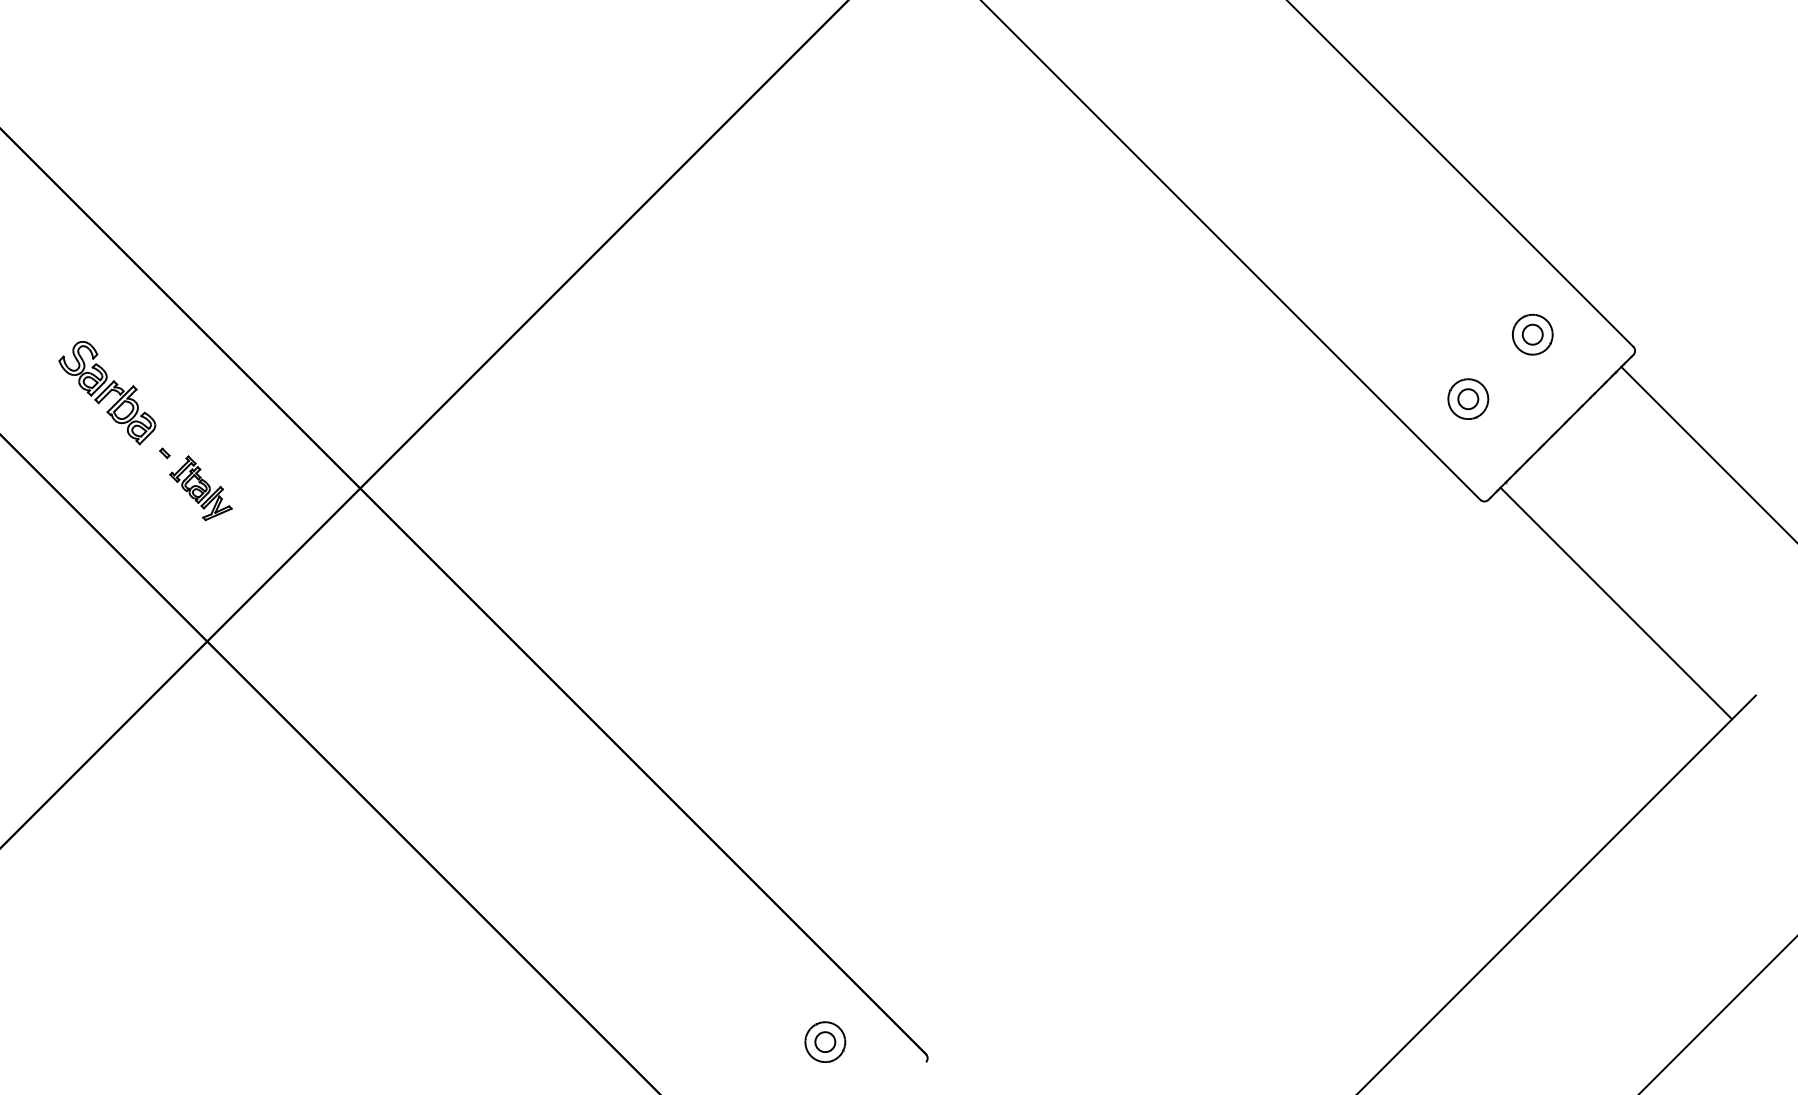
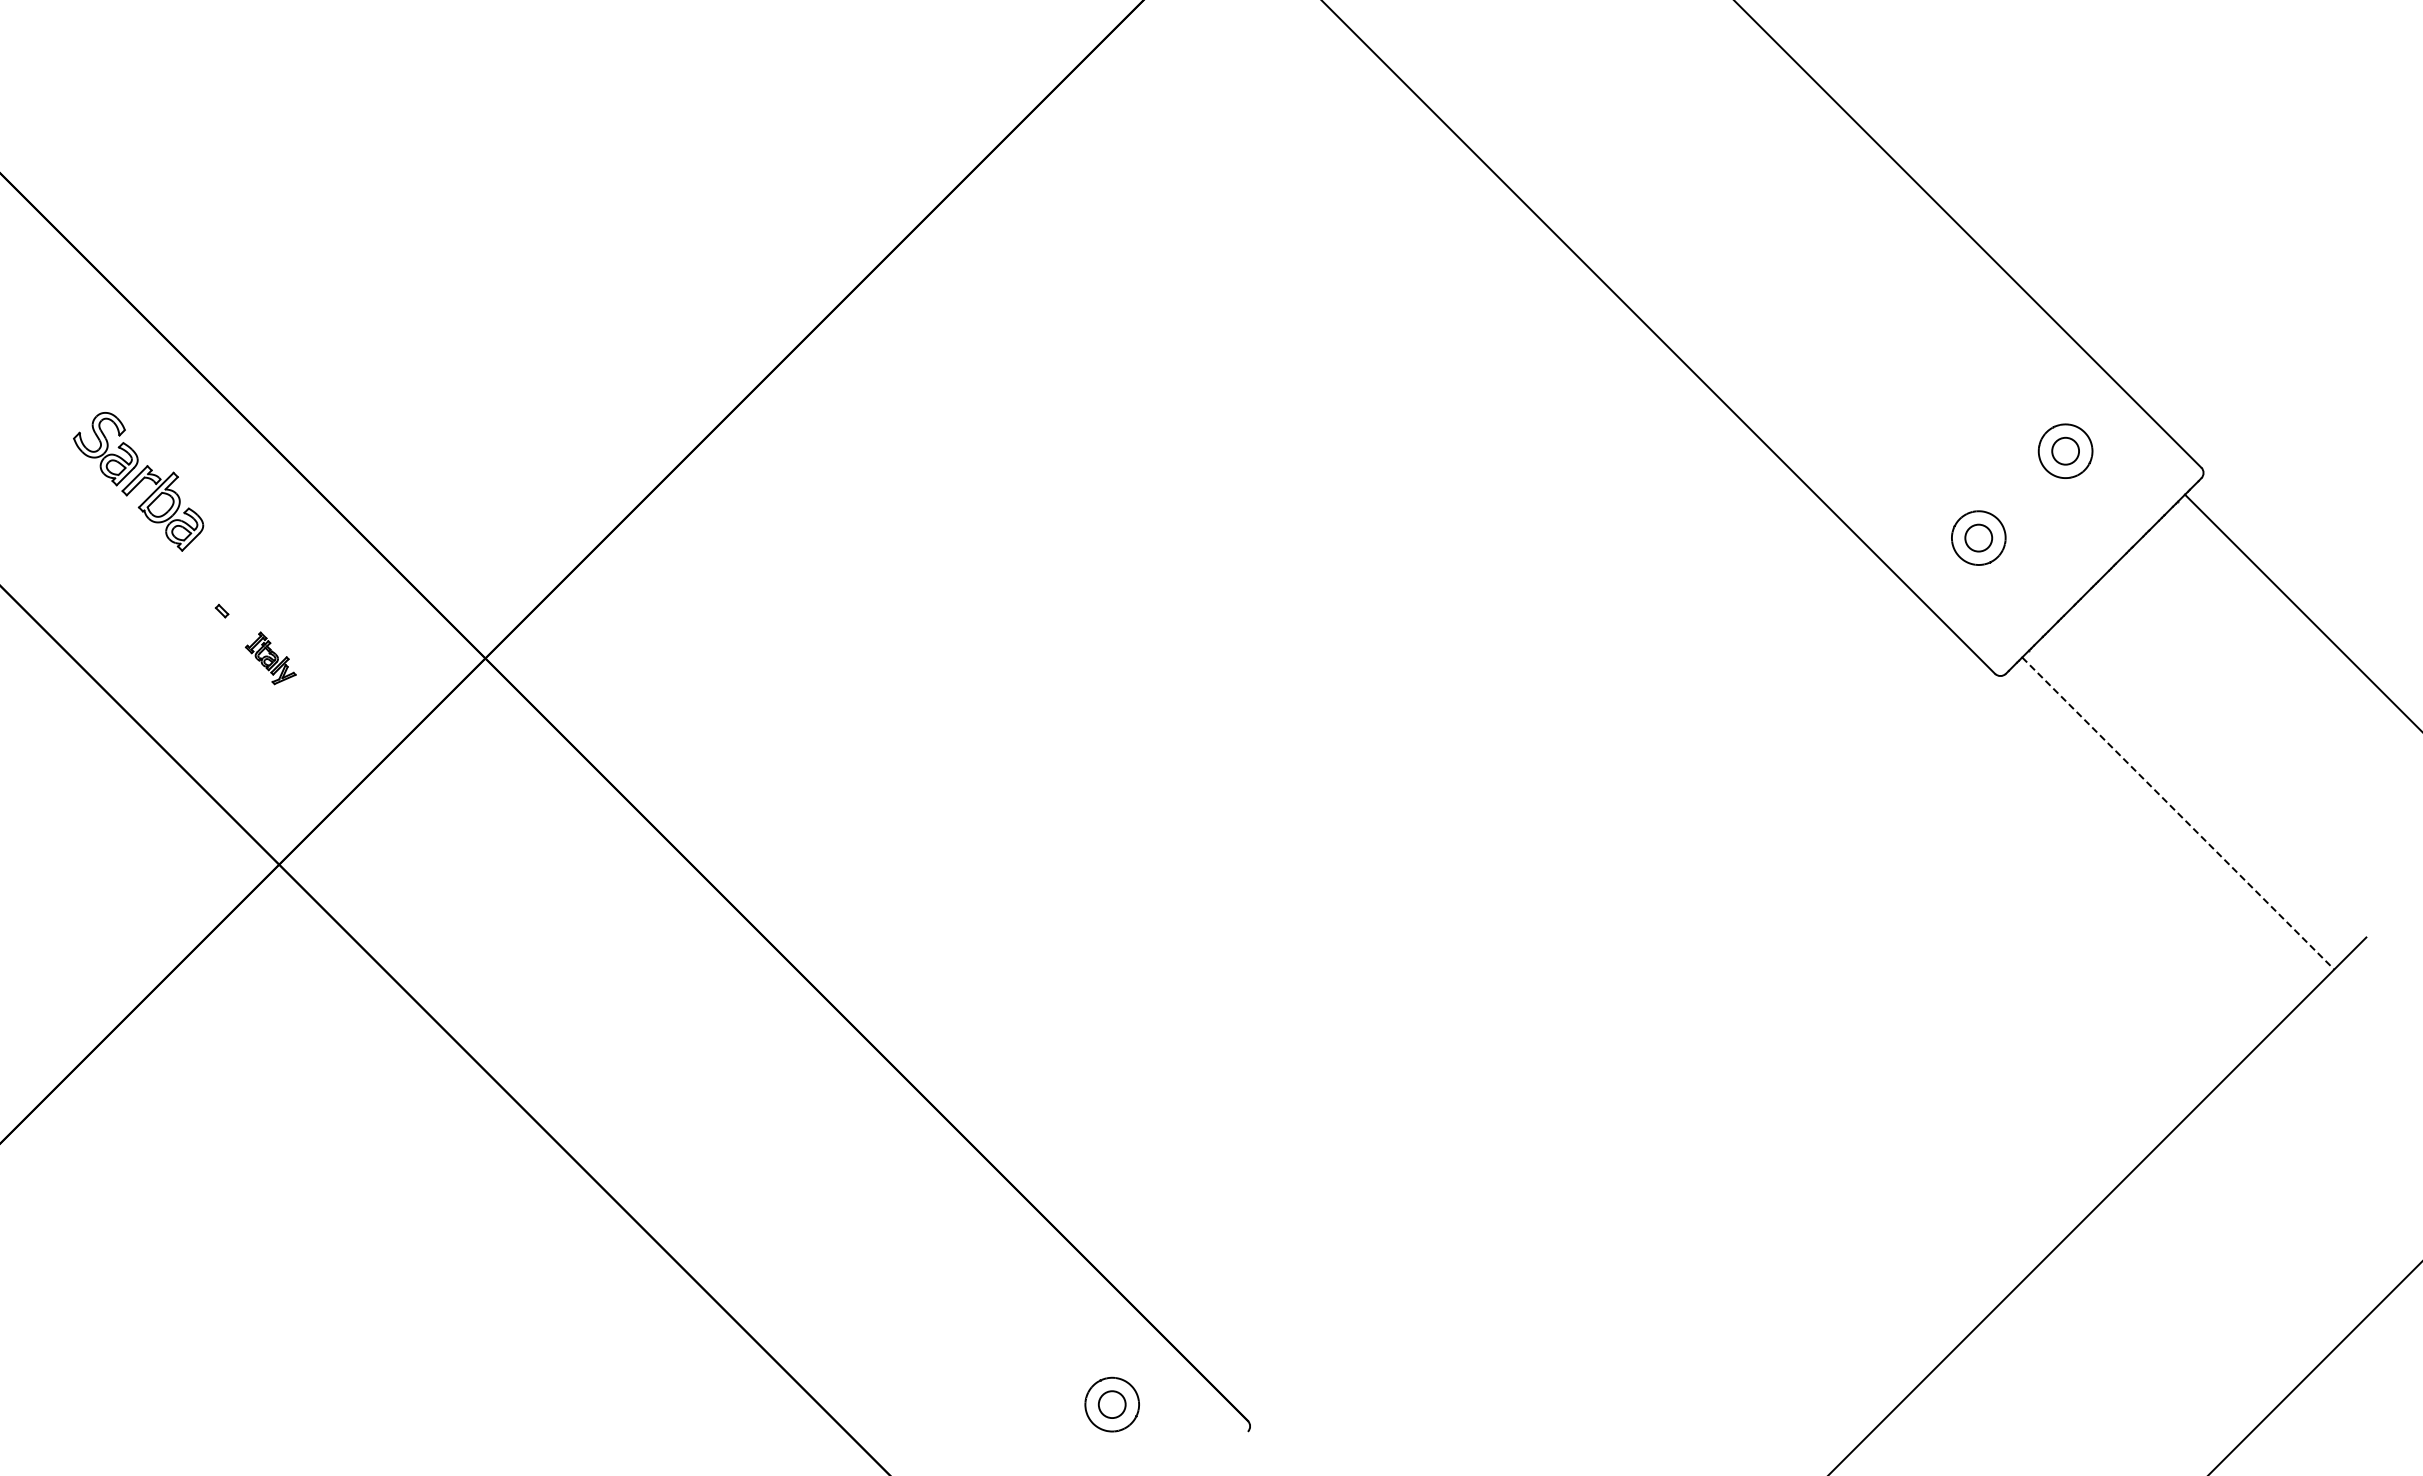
part: (107, 392) -> (138, 481), moved
part: (200, 488) -> (270, 658), size x0.6
line: (1616, 603) -> (2178, 813), solid -> dashed

